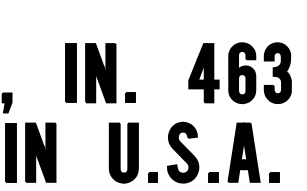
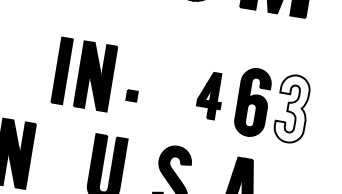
part: (203, 73) -> (209, 95), size x0.7
fill: (277, 73) -> (292, 109), removed
part: (130, 97) -> (132, 95), moved

